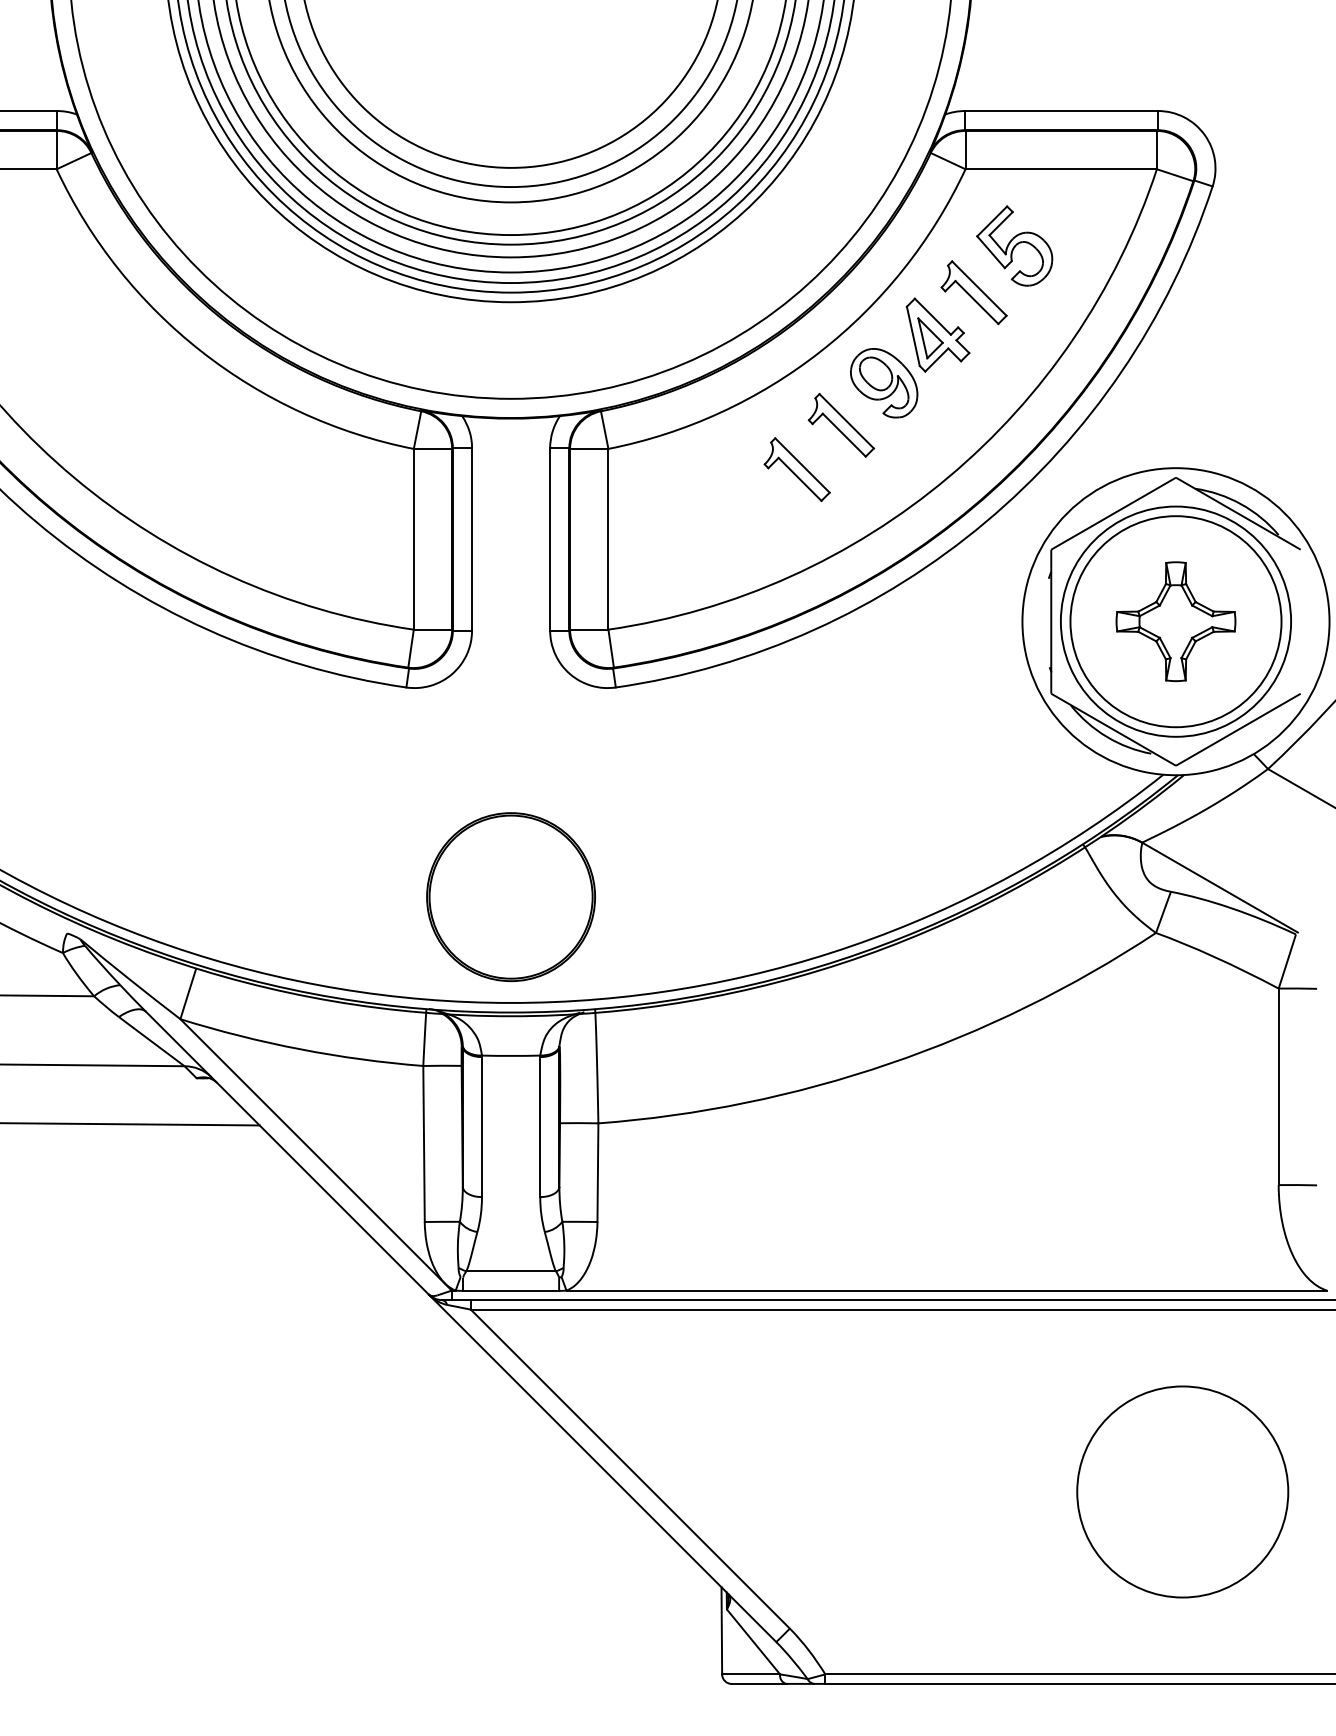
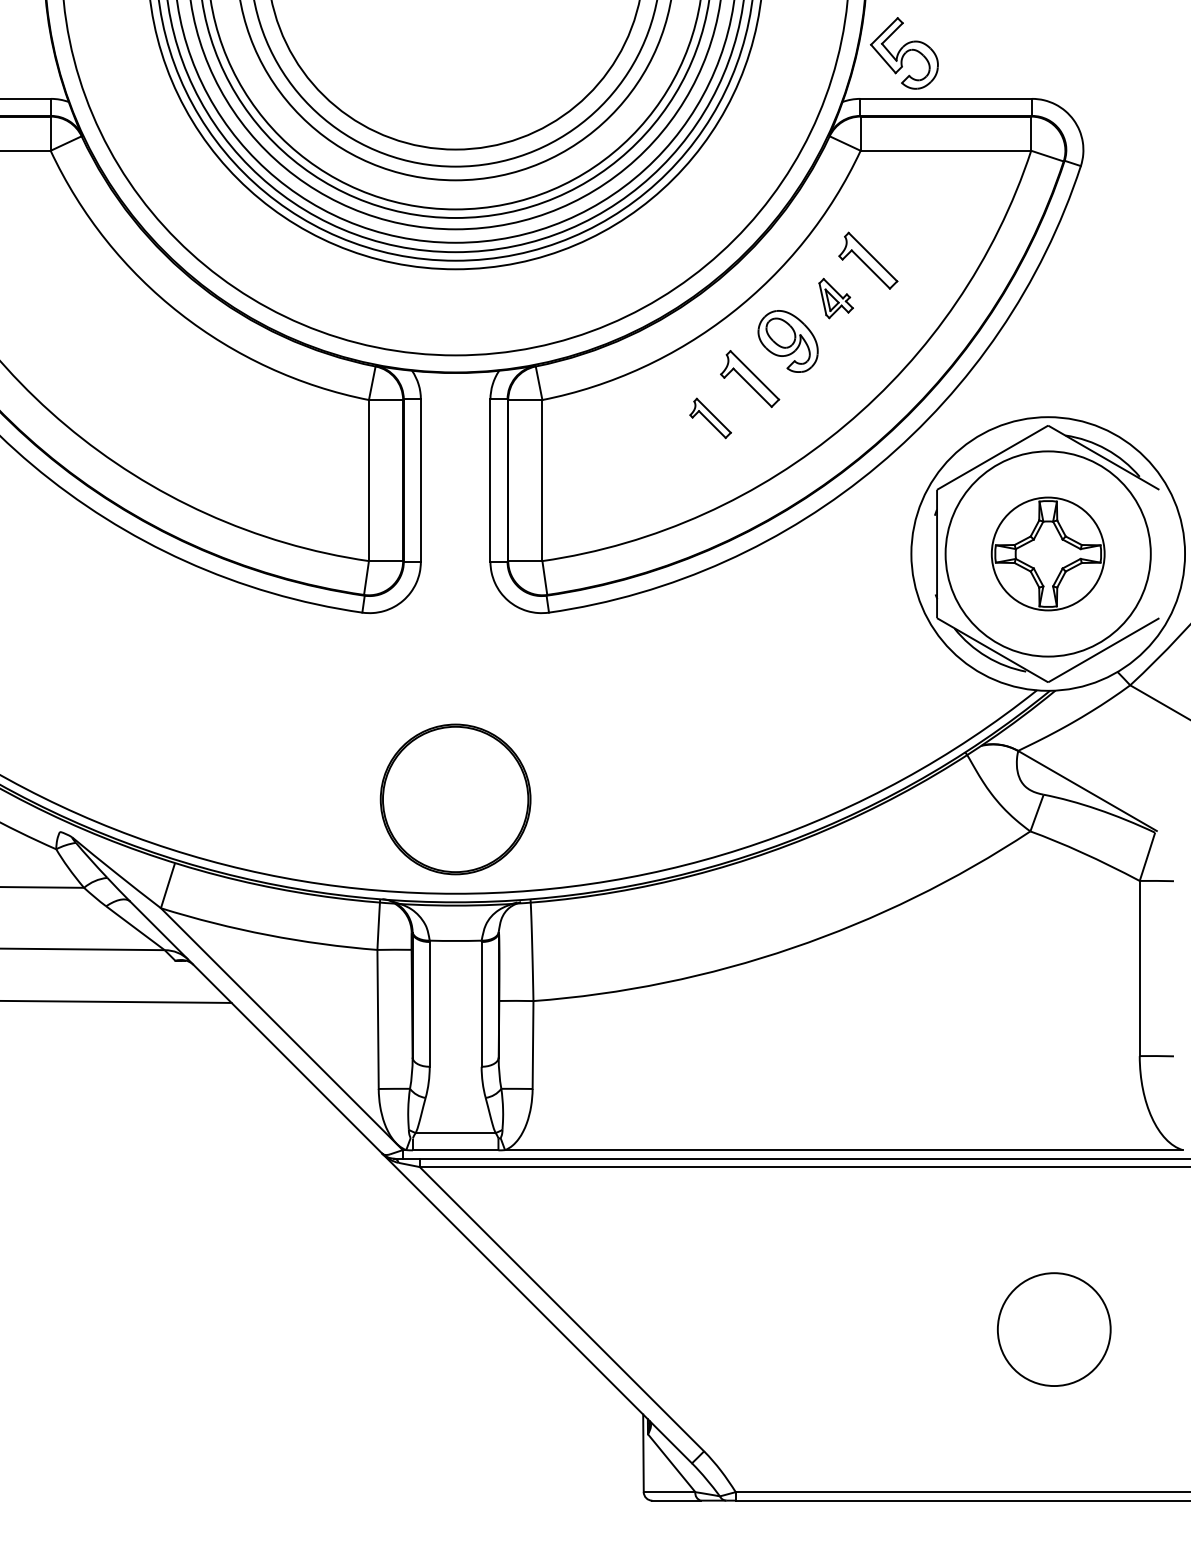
part: (1014, 245) -> (904, 52), moved
part: (937, 334) -> (835, 298), size x0.6
part: (796, 469) -> (710, 418), size x0.7
circle: (1175, 621) -> (1047, 553), size x0.6
circle: (1182, 1491) -> (1054, 1329), size x0.6

